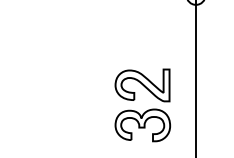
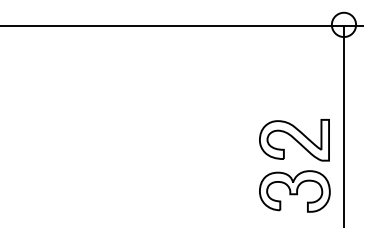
part: (146, 110) -> (299, 172), moved

